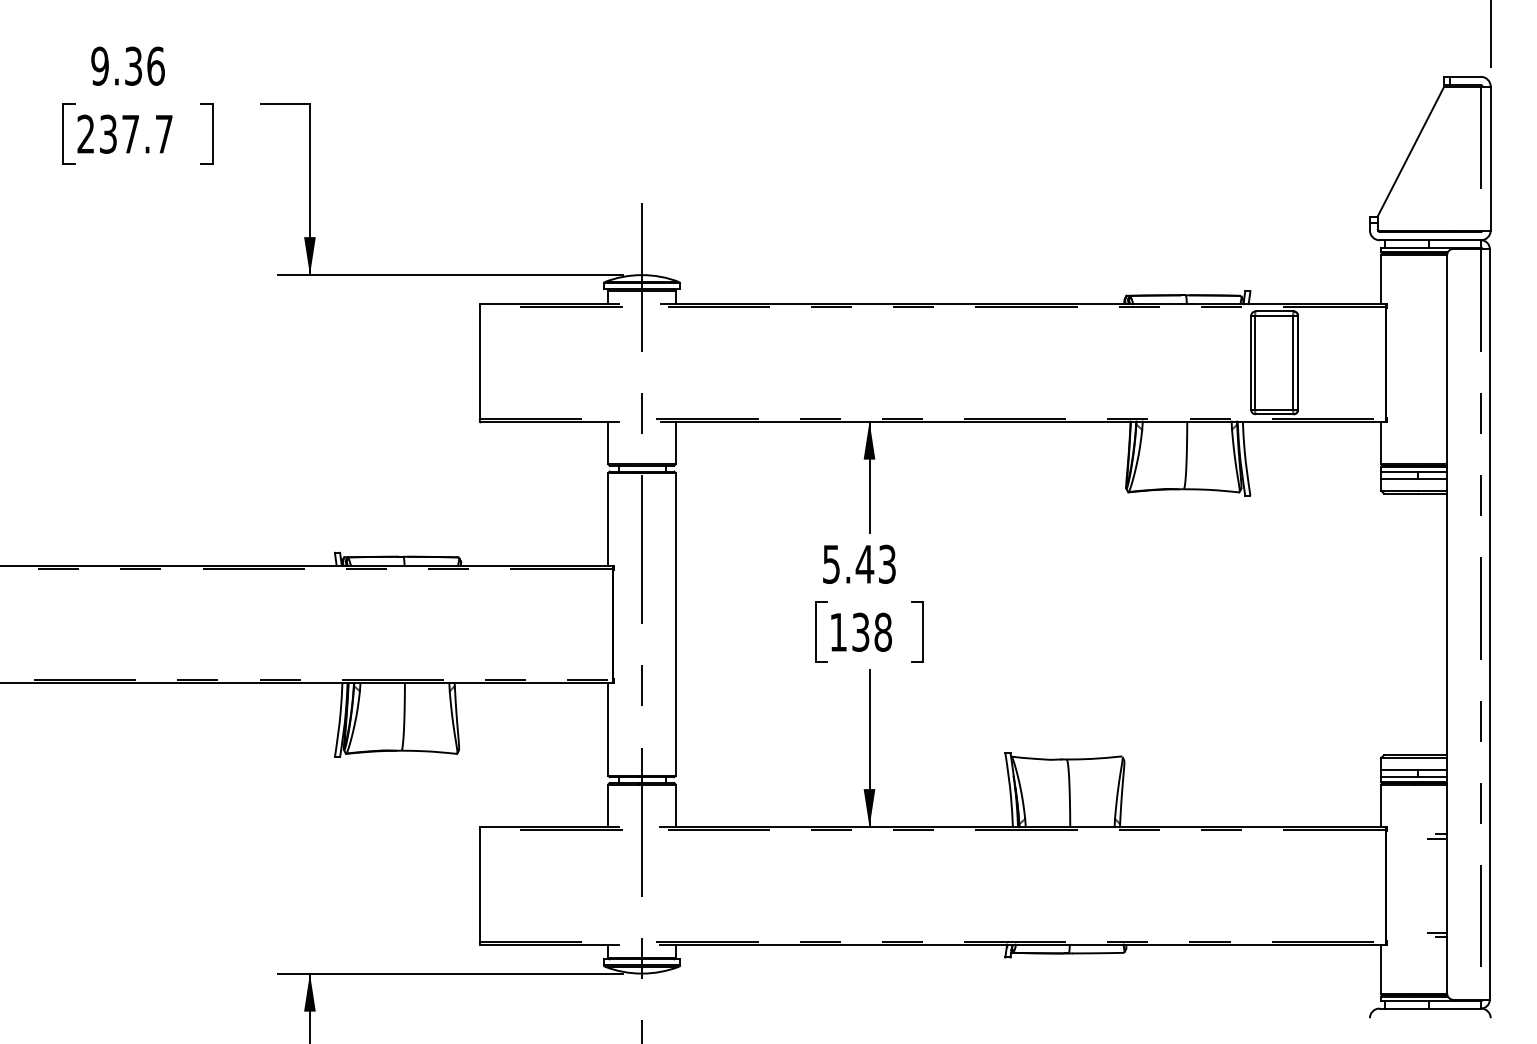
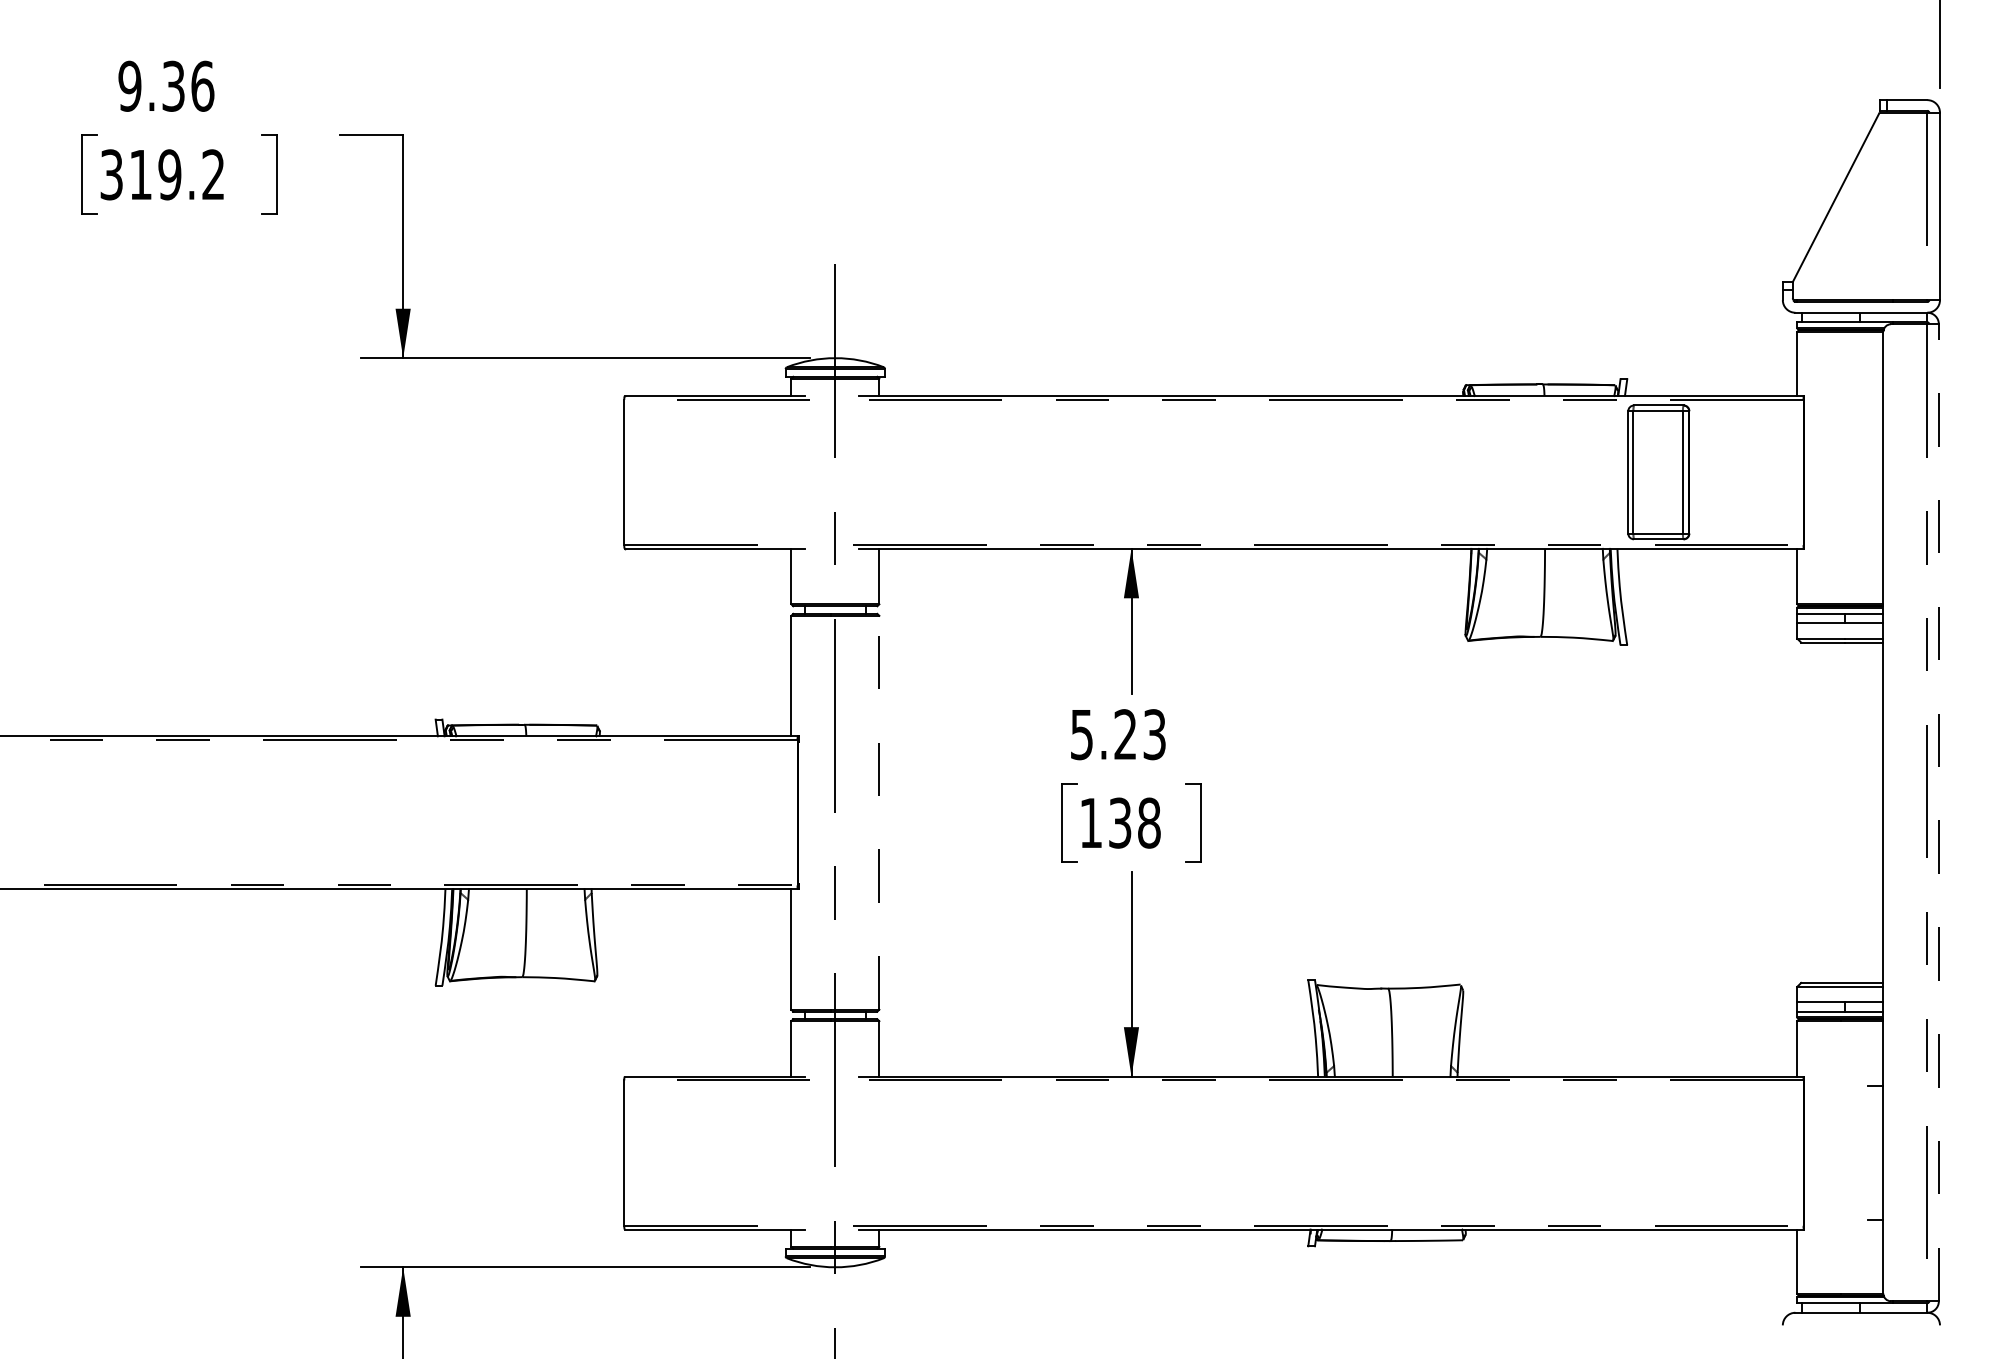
text: (125, 134) -> (162, 174), 237.7 -> 319.2
text: (864, 564) -> (1125, 734), 5.43 -> 5.23
line: (675, 624) -> (879, 812), solid -> dashed
line: (1489, 624) -> (1938, 812), solid -> dashed
line: (1436, 838) -> (1869, 1091), removed
line: (1436, 933) -> (1869, 1214), removed

